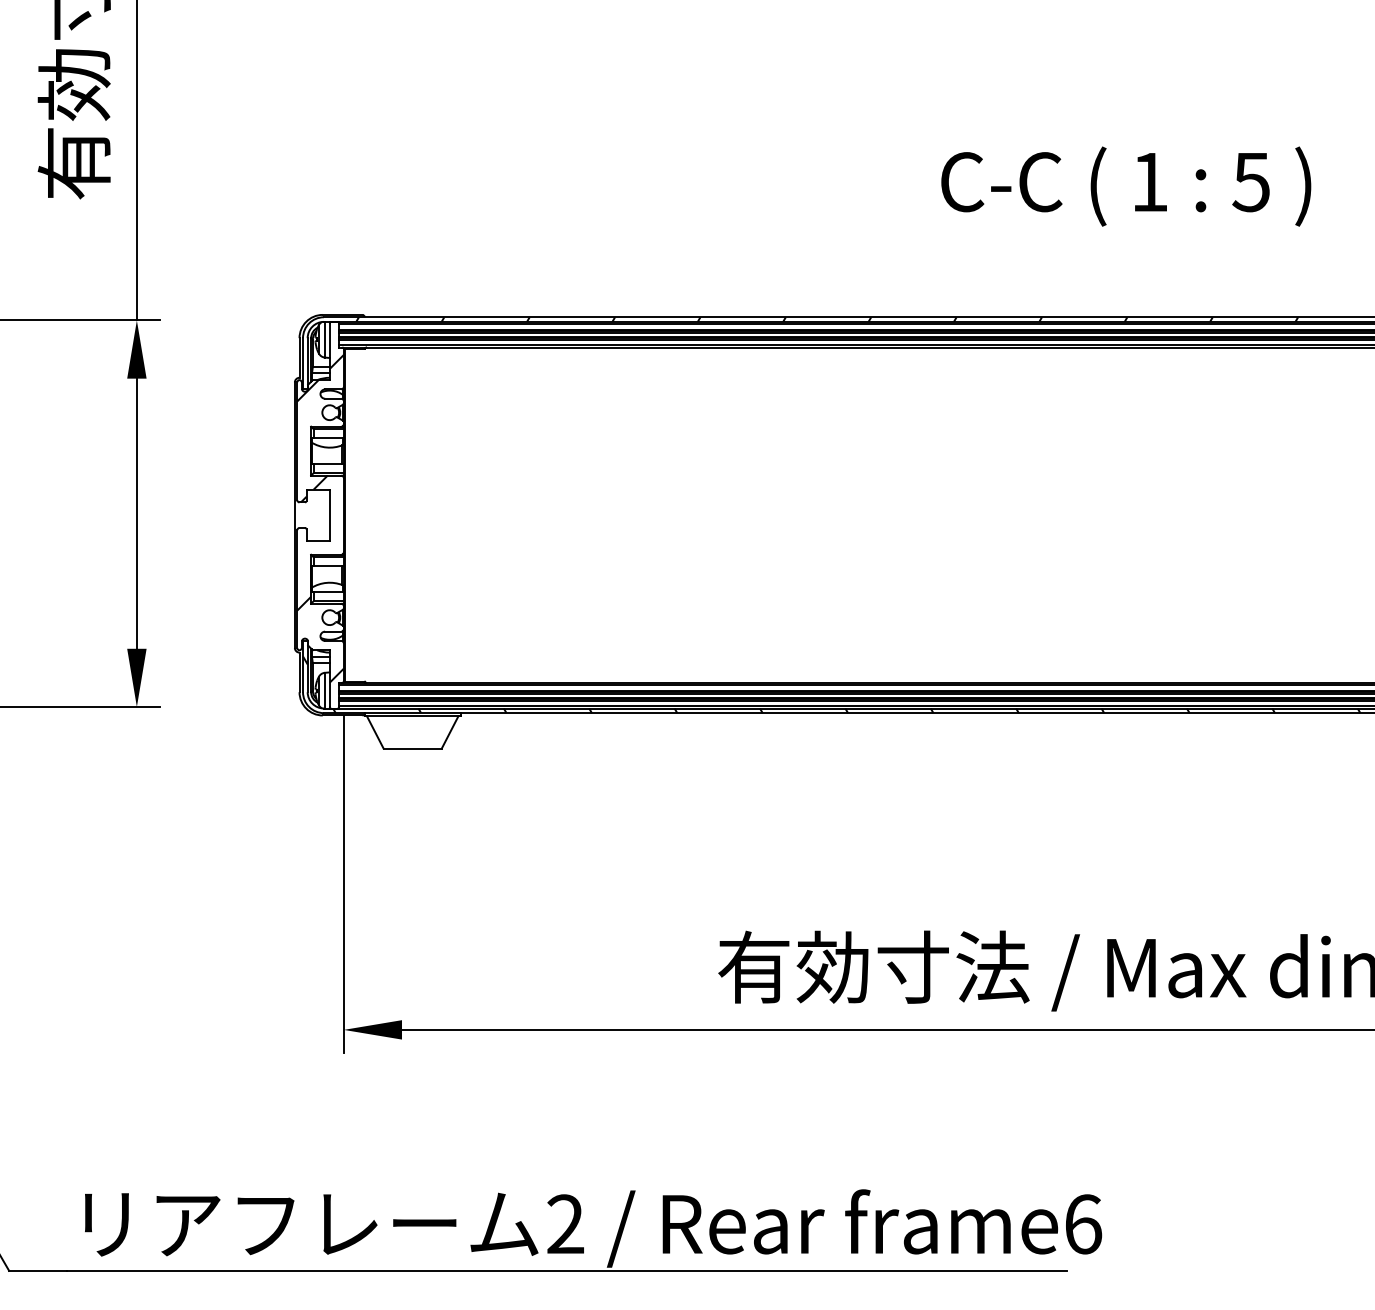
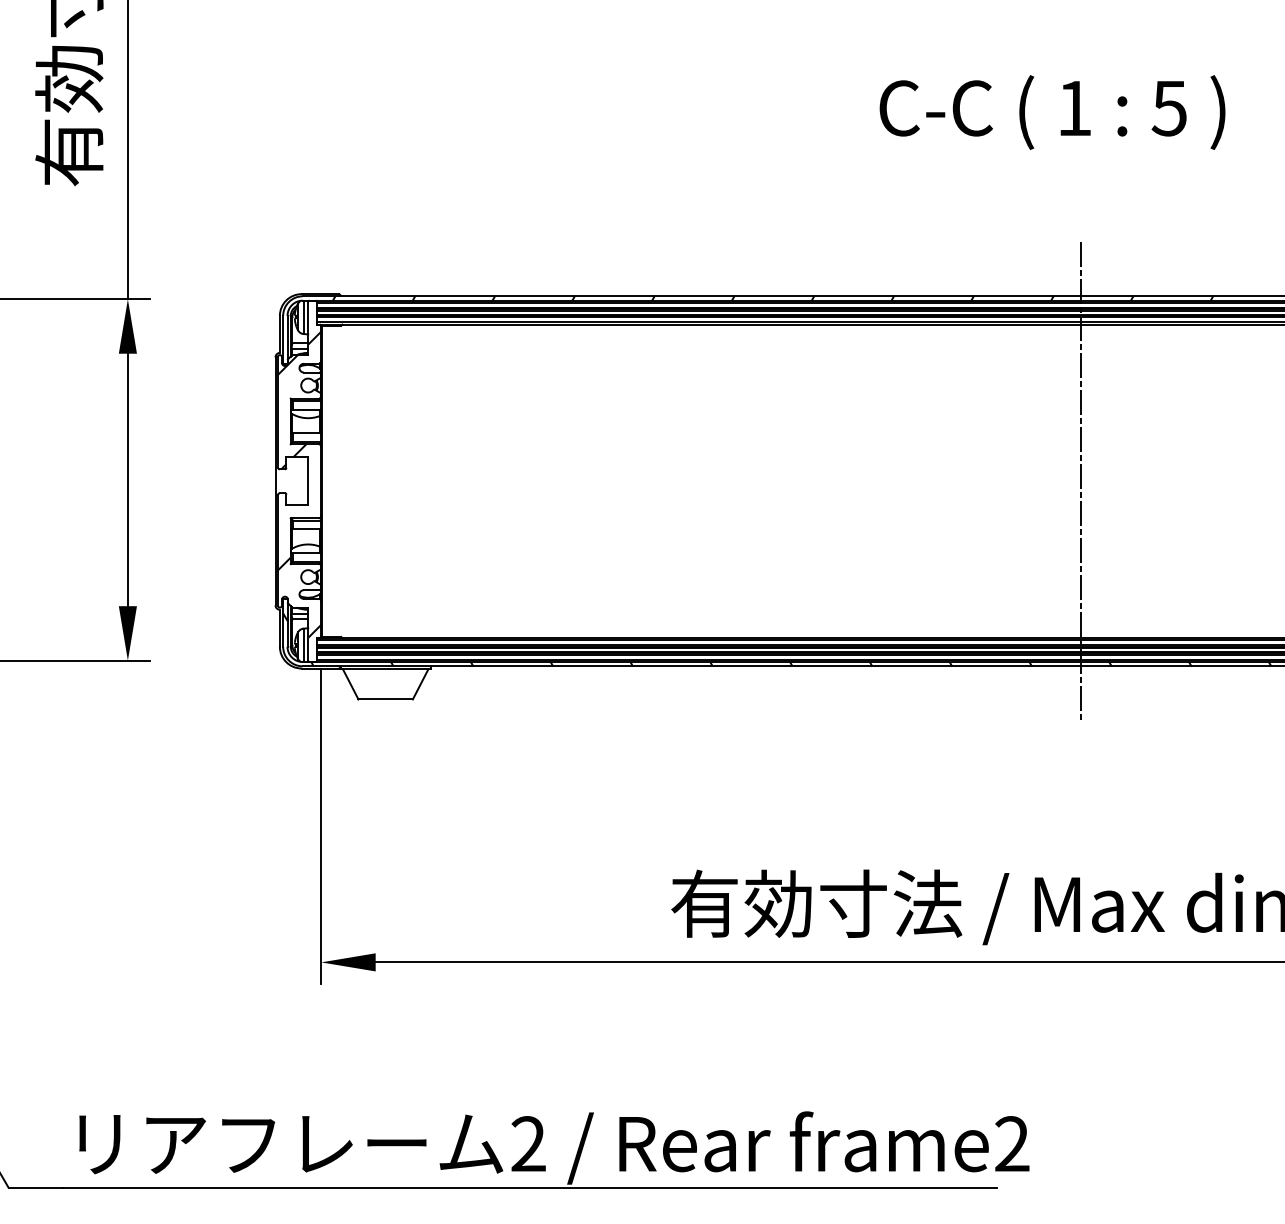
text: (1126, 186) -> (1052, 112), moved
line: (1156, 515) -> (1080, 481), added
text: (1083, 1224) -> (1012, 1144), frame6 -> frame2

